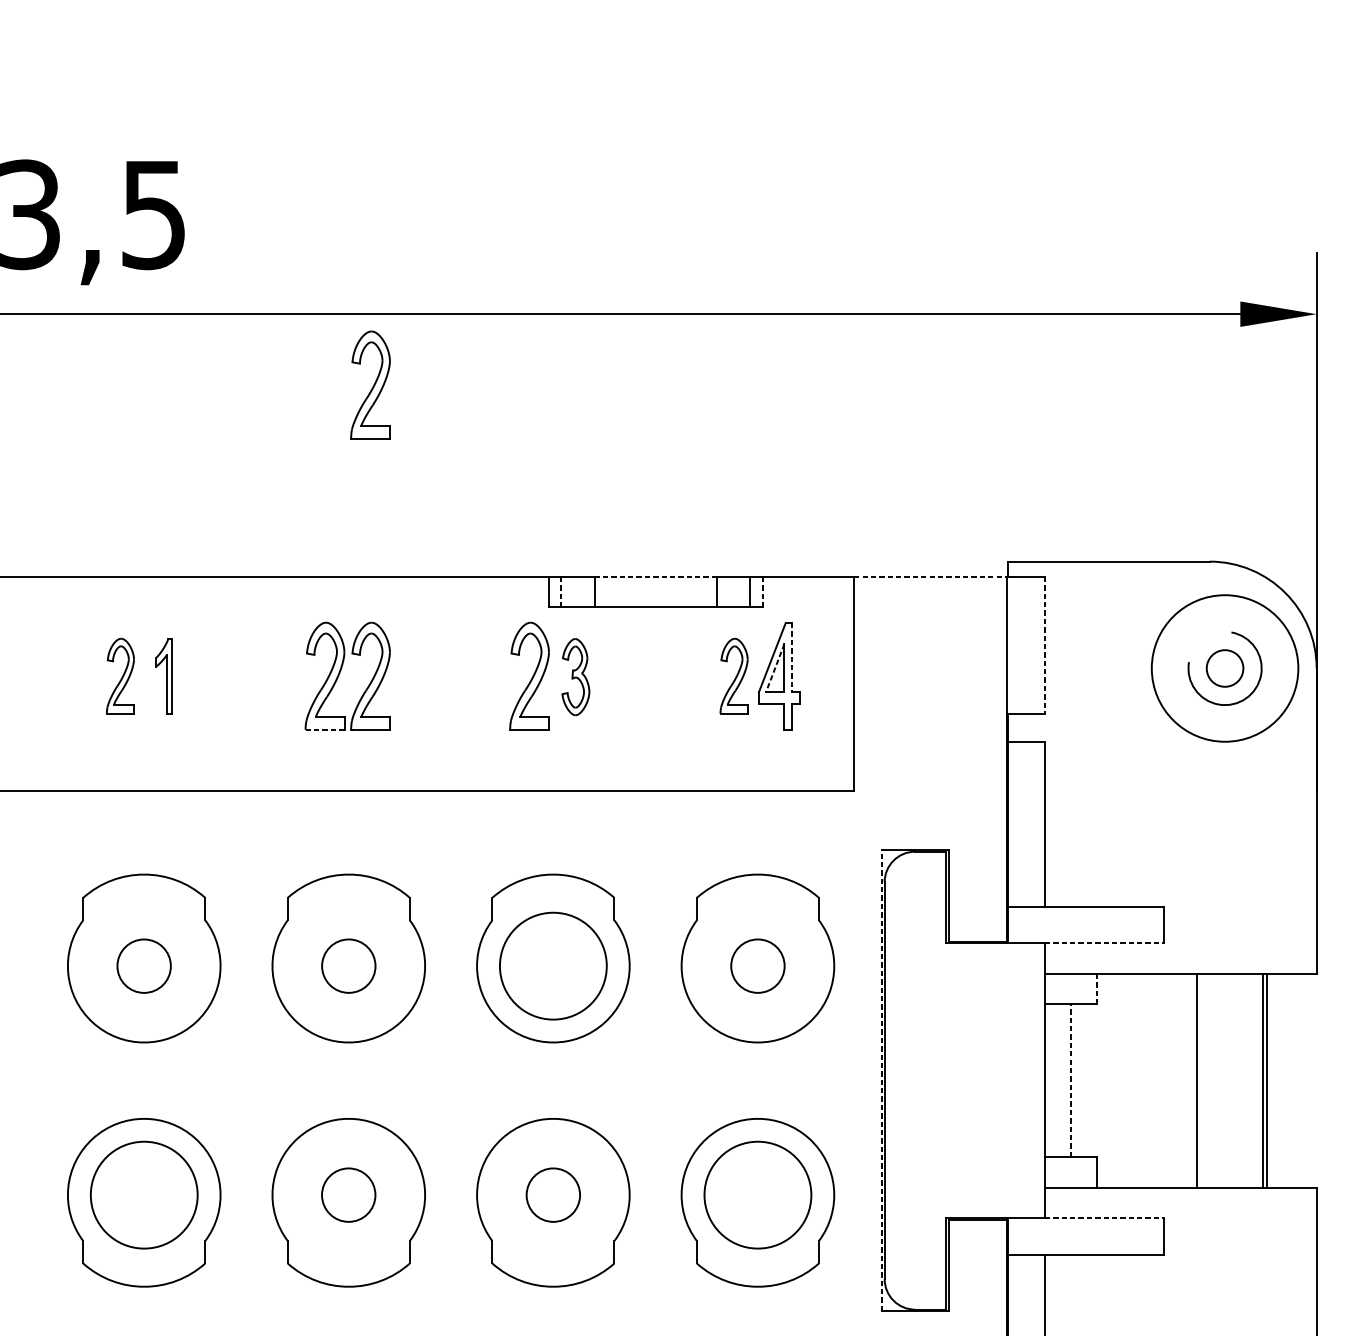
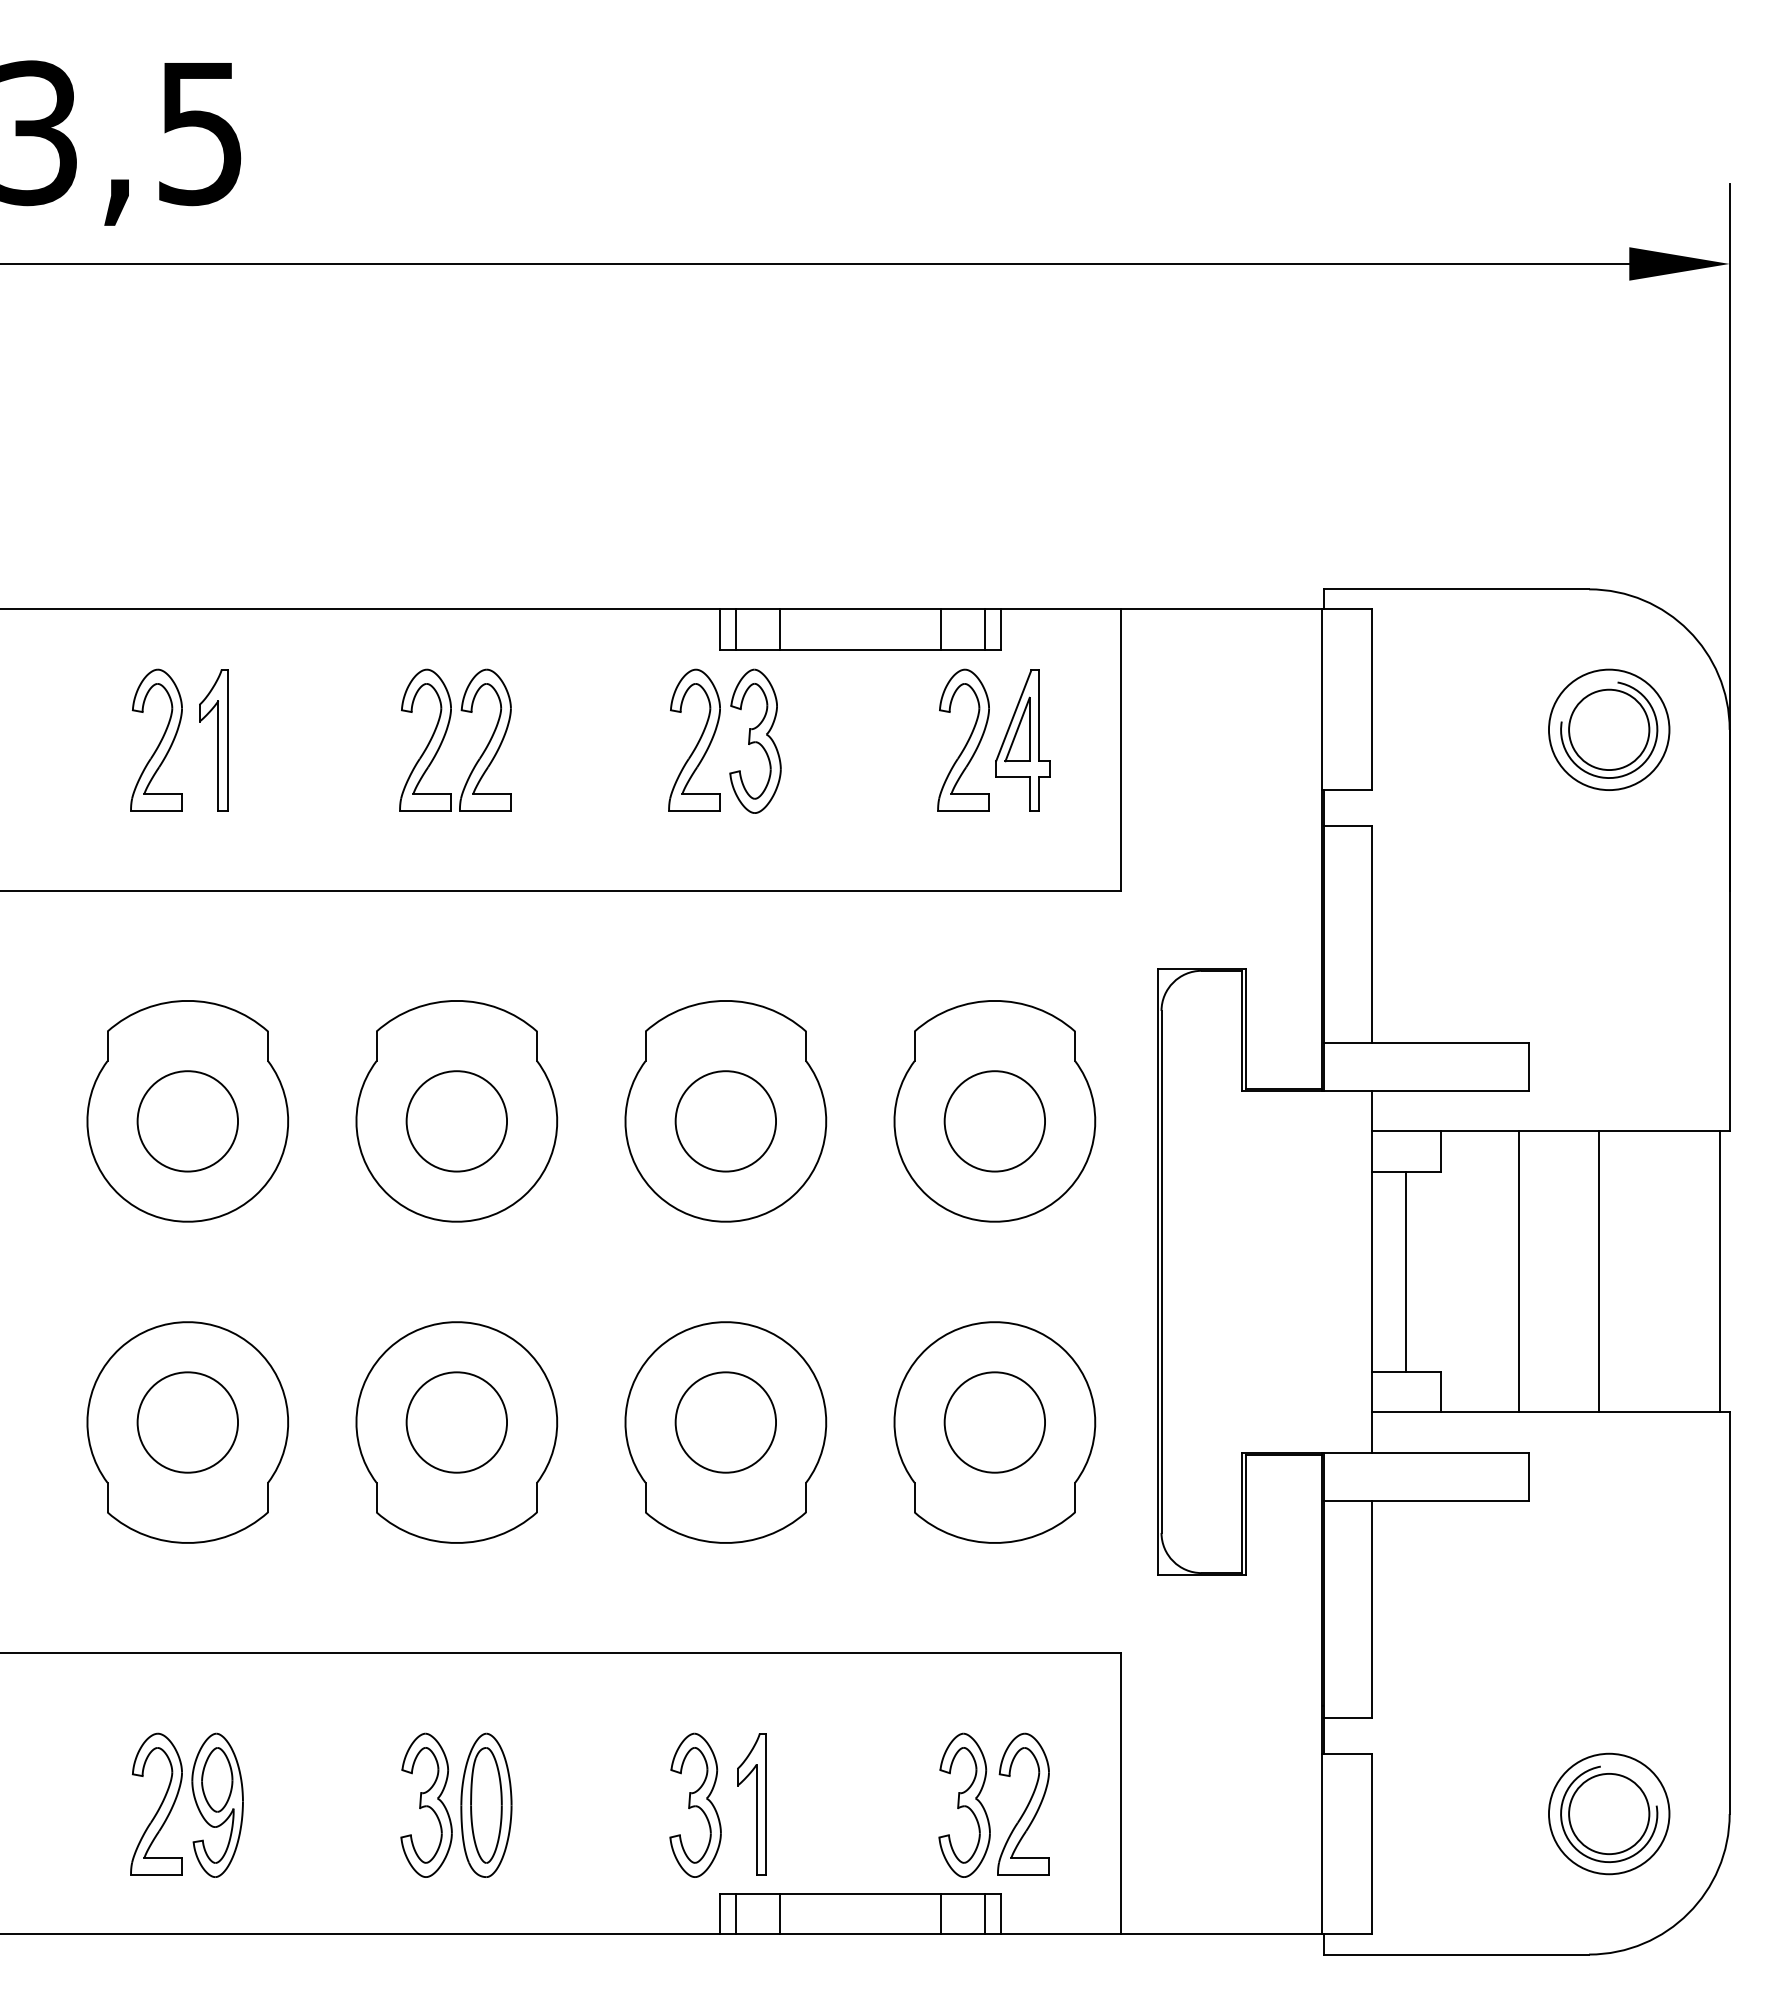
part: (370, 384) -> (485, 356), removed
line: (655, 576) -> (860, 609), dashed -> solid
line: (931, 576) -> (1222, 609), dashed -> solid
line: (560, 592) -> (735, 630), dashed -> solid
line: (762, 592) -> (1000, 630), dashed -> solid
line: (1044, 646) -> (1371, 700), dashed -> solid
line: (791, 657) -> (1039, 715), dashed -> solid
line: (775, 668) -> (1017, 729), dashed -> solid
circle: (1224, 668) -> (1608, 729), size x0.62
circle: (1225, 668) -> (1609, 729), size x1.67
part: (120, 675) -> (156, 739), size x1.43
part: (734, 675) -> (963, 739), size x1.43
part: (163, 676) -> (213, 740), size x1.43
part: (575, 676) -> (755, 740), size x1.43
line: (324, 729) -> (425, 810), dashed -> solid
line: (1105, 943) -> (1451, 1091), dashed -> solid
circle: (144, 966) -> (187, 1121), size x1.43
circle: (348, 966) -> (456, 1121), size x1.43
circle: (553, 966) -> (725, 1121), size x0.71
circle: (757, 966) -> (994, 1121), size x1.43
line: (1096, 989) -> (1440, 1151), dashed -> solid
line: (881, 1080) -> (1157, 1271), dashed -> solid
line: (1070, 1080) -> (1406, 1271), dashed -> solid
line: (1197, 1080) -> (1518, 1271), moved
line: (1263, 1080) -> (1599, 1271), moved
line: (1267, 1080) -> (1719, 1271), moved
circle: (144, 1195) -> (187, 1422), size x0.71
circle: (348, 1195) -> (456, 1422), size x1.43
circle: (553, 1195) -> (725, 1422), size x1.43
circle: (757, 1195) -> (994, 1422), size x0.71
line: (1105, 1217) -> (1451, 1452), dashed -> solid

